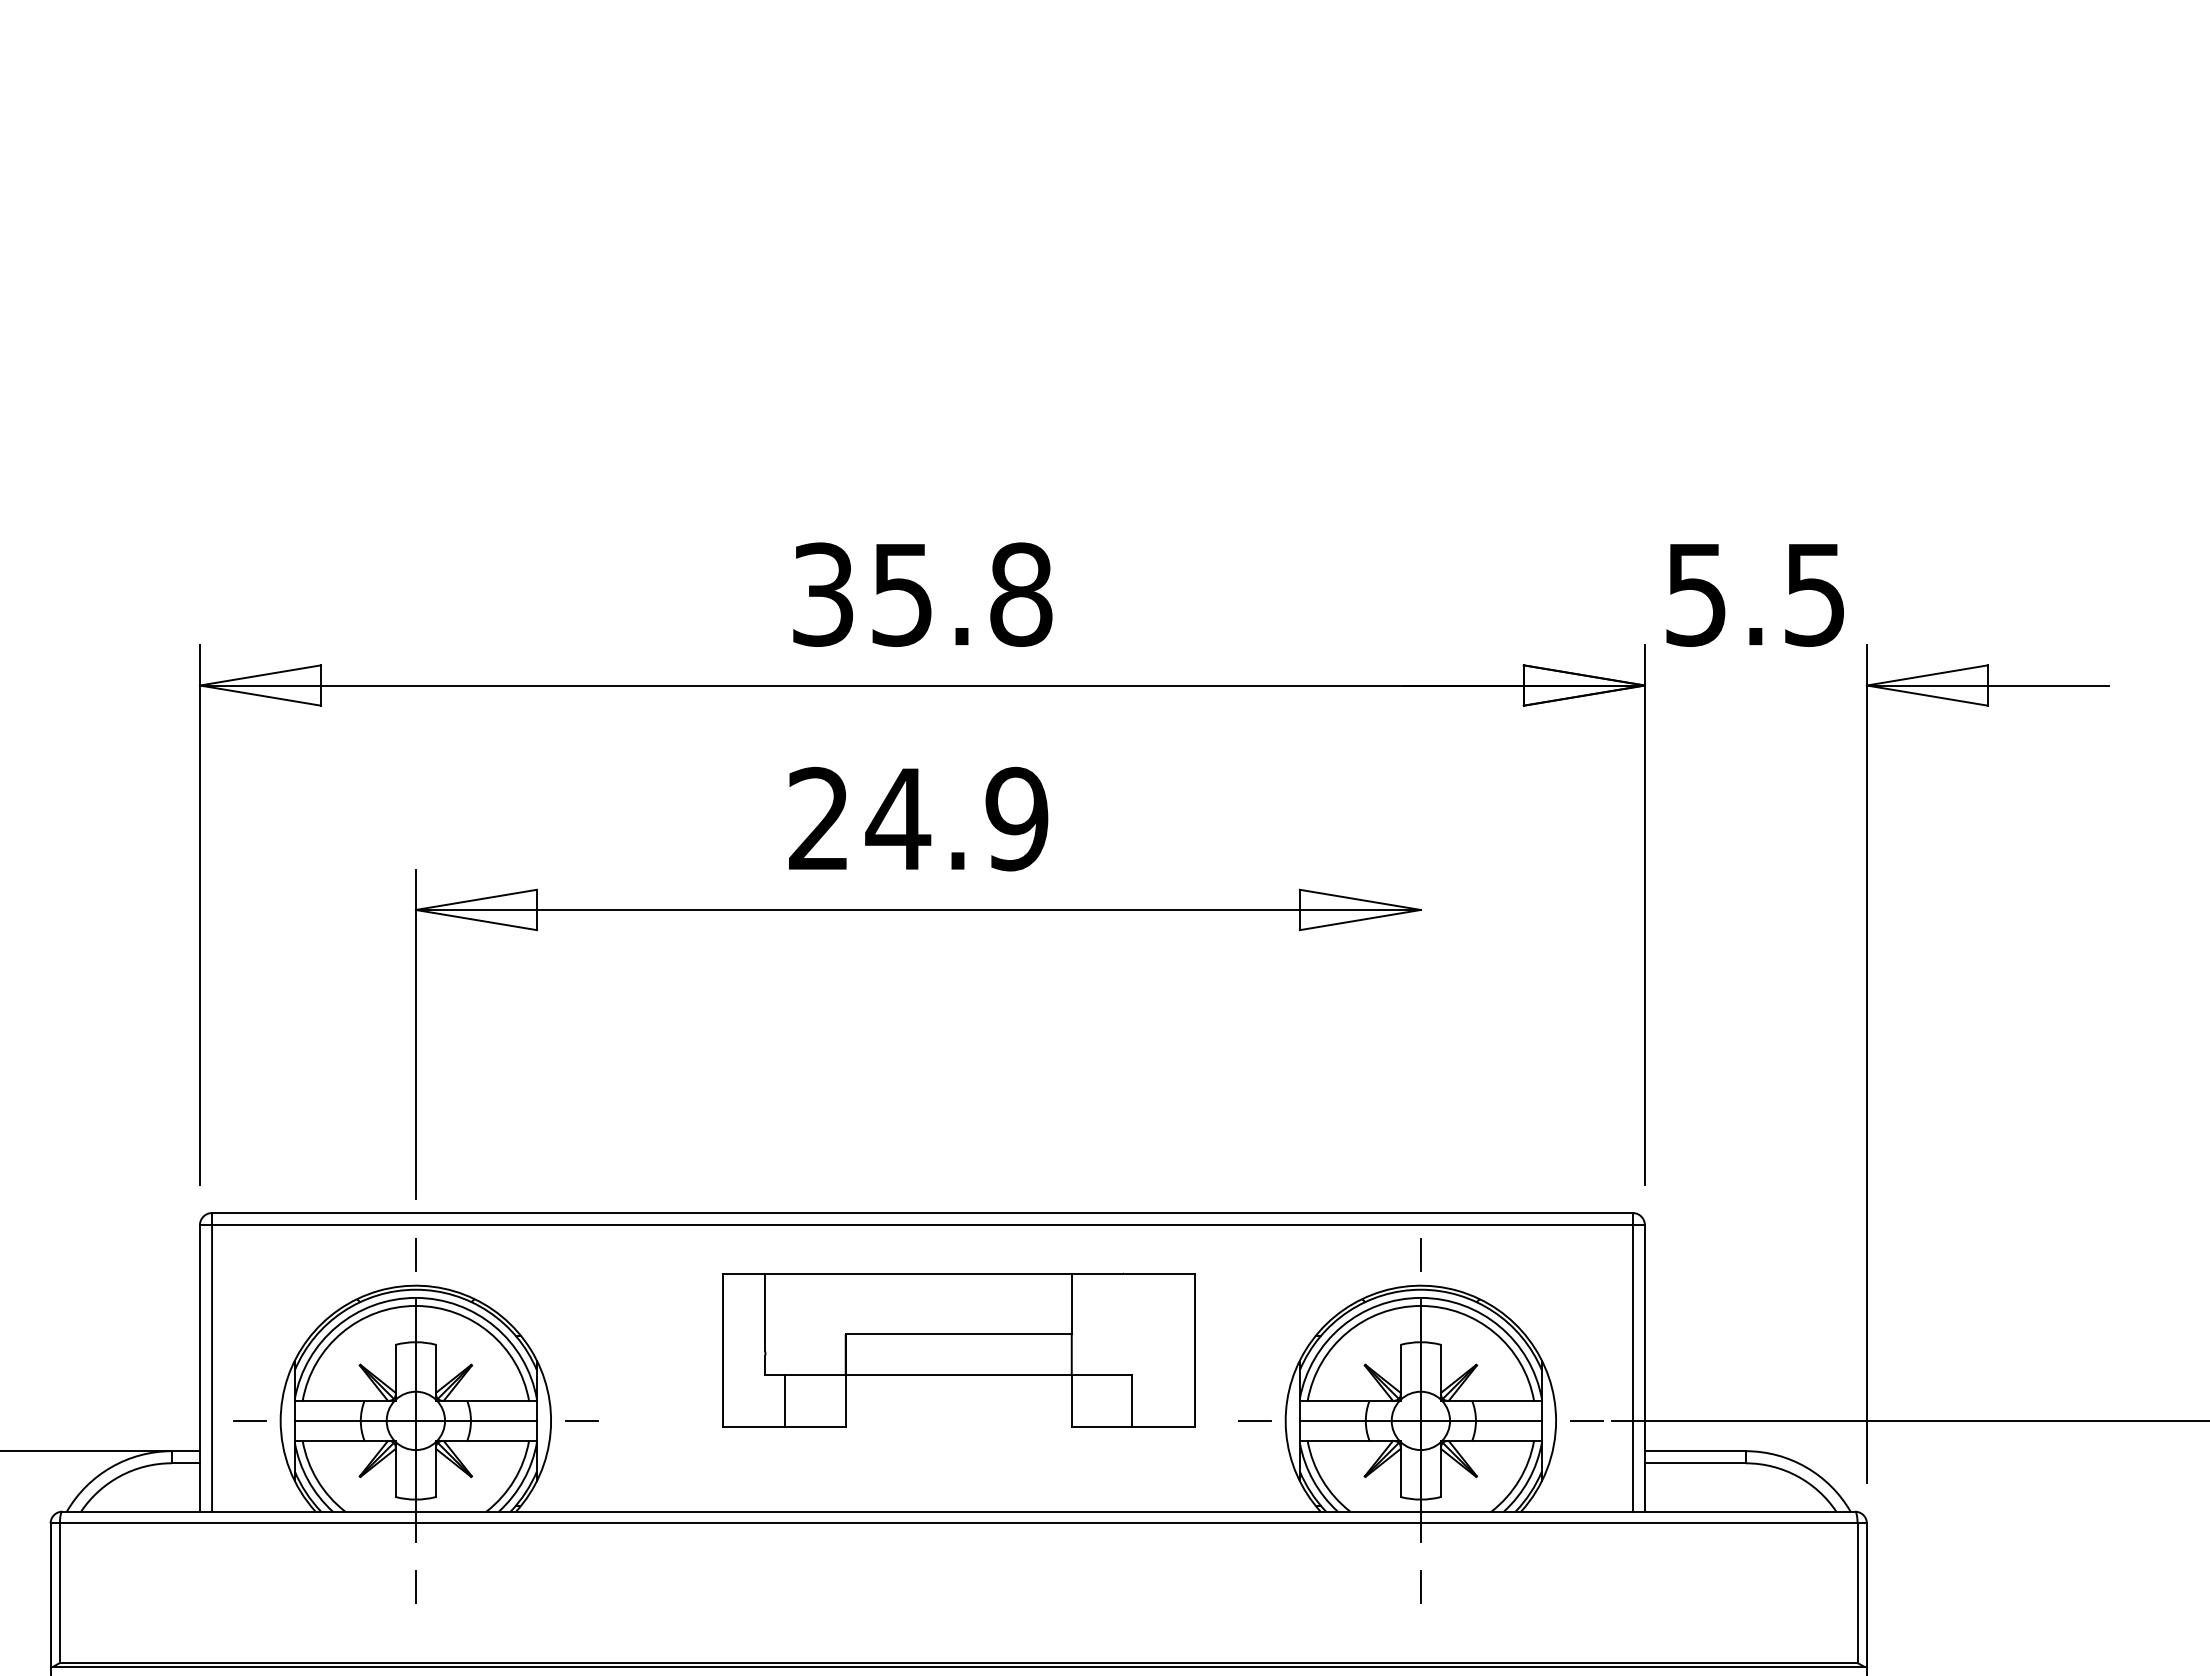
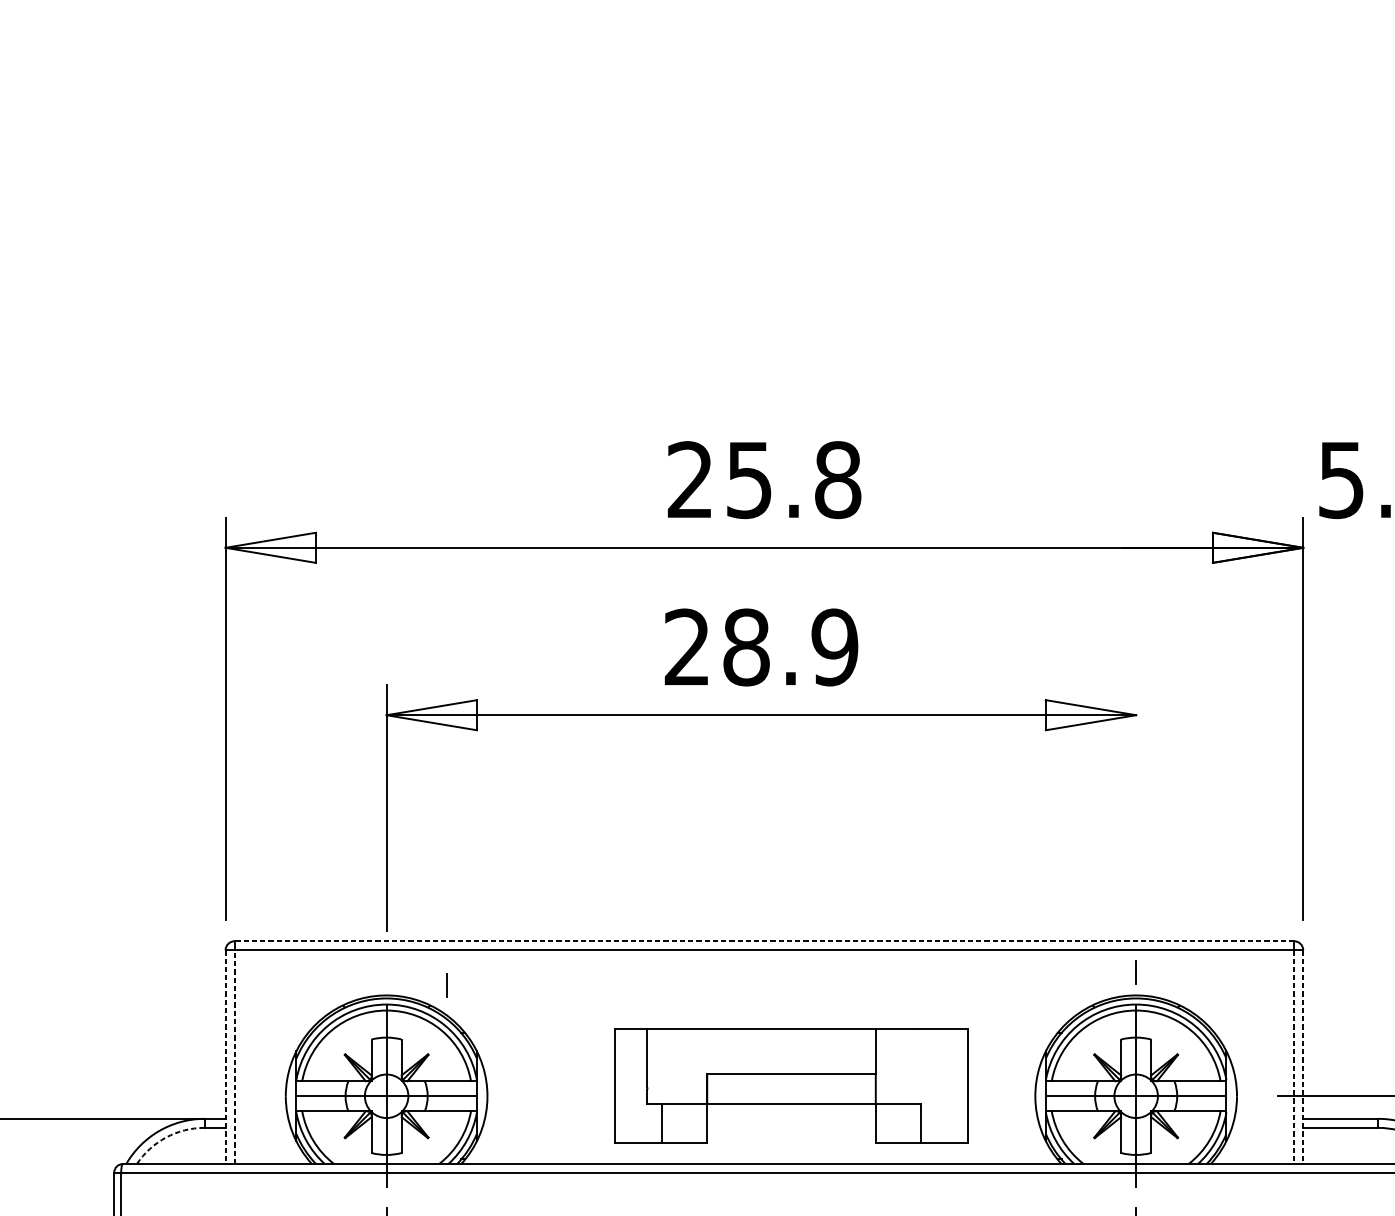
text: (823, 594) -> (690, 479), 35.8 -> 25.8
text: (898, 818) -> (746, 646), 24.9 -> 28.9
line: (921, 1213) -> (763, 941), solid -> dashed
line: (415, 1254) -> (446, 984), moved
part: (958, 1349) -> (791, 1085), moved
line: (212, 1367) -> (234, 1056), solid -> dashed
line: (199, 1368) -> (225, 1057), solid -> dashed
line: (1632, 1368) -> (1293, 1057), solid -> dashed
line: (1644, 1368) -> (1302, 1057), solid -> dashed
line: (249, 1420) -> (262, 1095), removed
line: (581, 1420) -> (510, 1095), removed
line: (1254, 1420) -> (1012, 1095), removed
line: (1586, 1420) -> (1259, 1095), removed
arc: (120, 1476) -> (166, 1137), solid -> dashed

